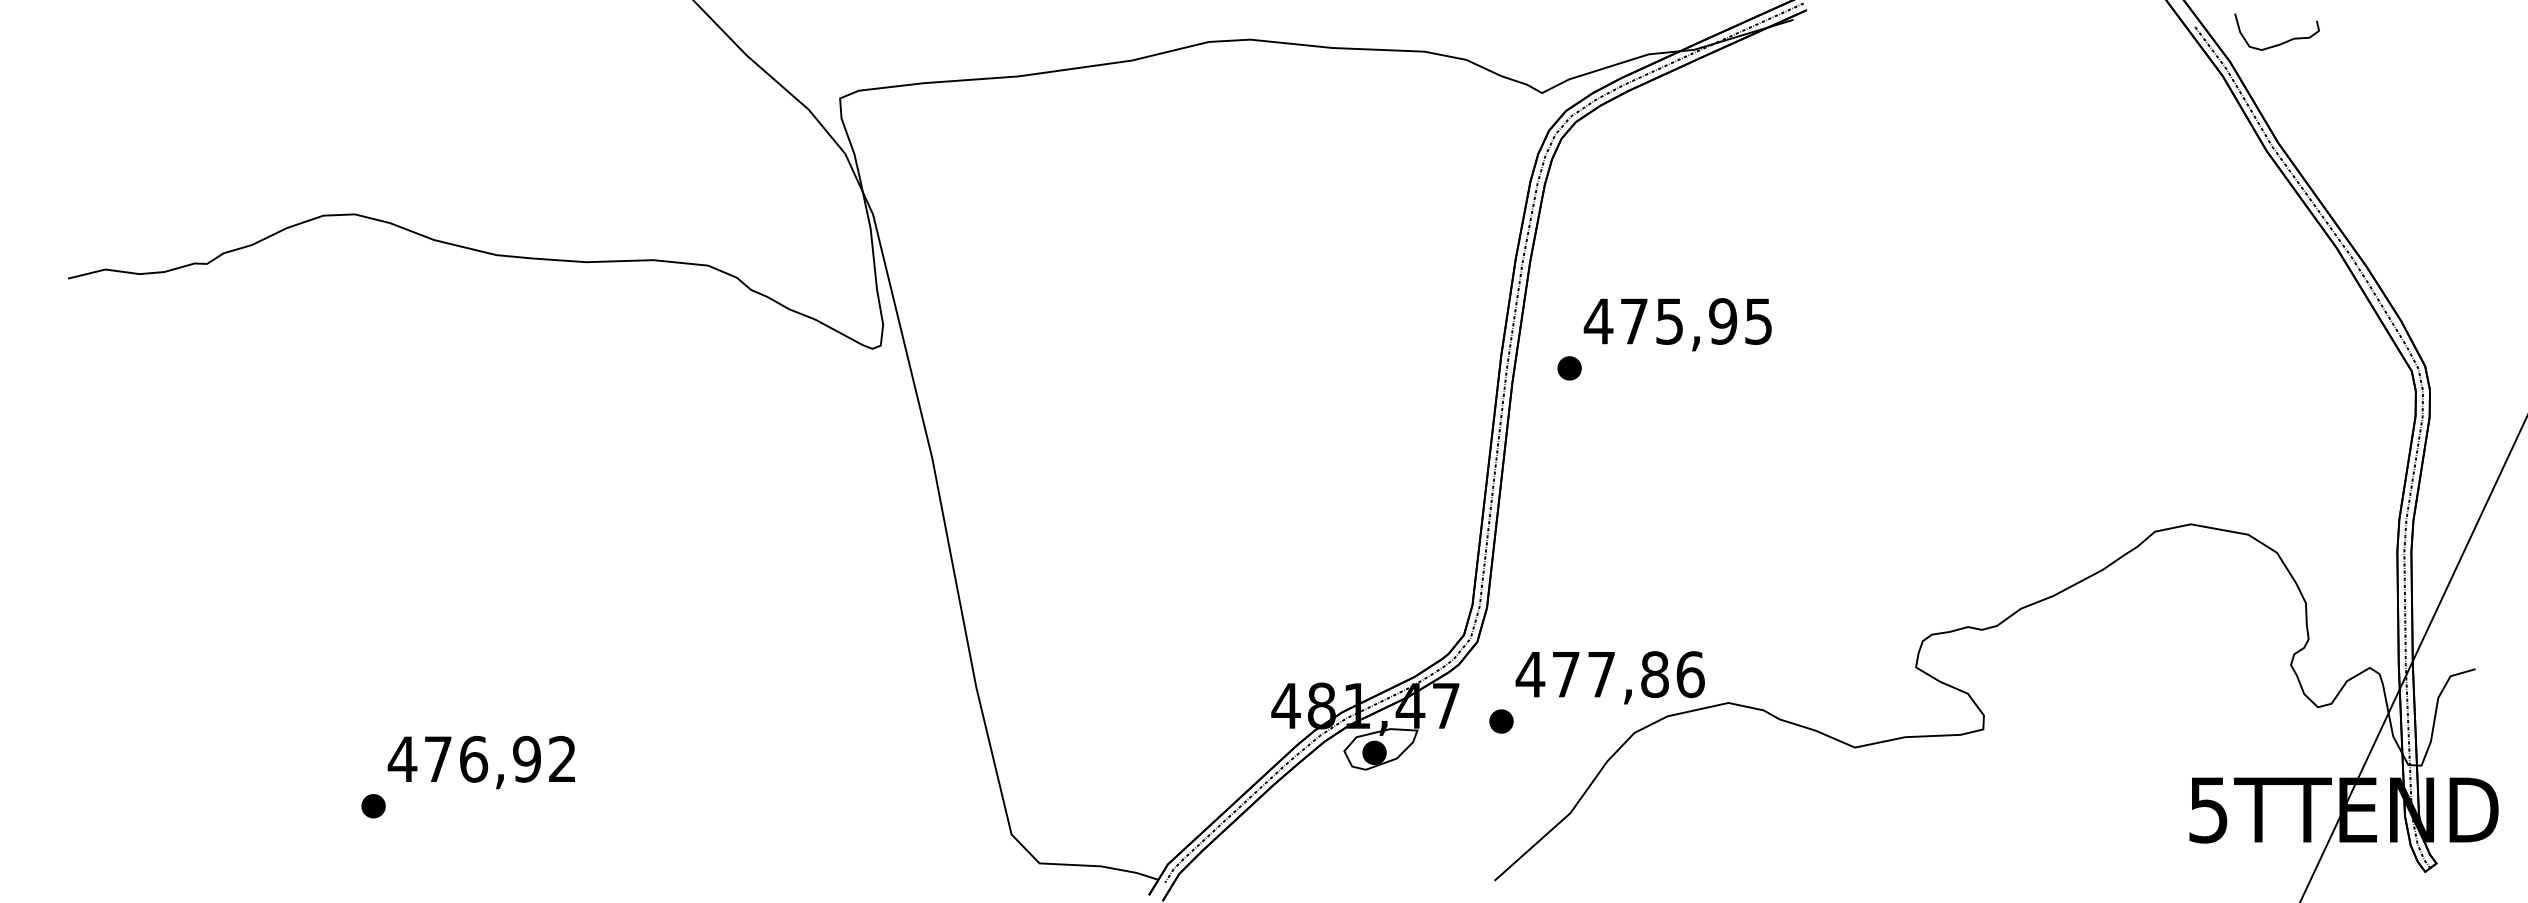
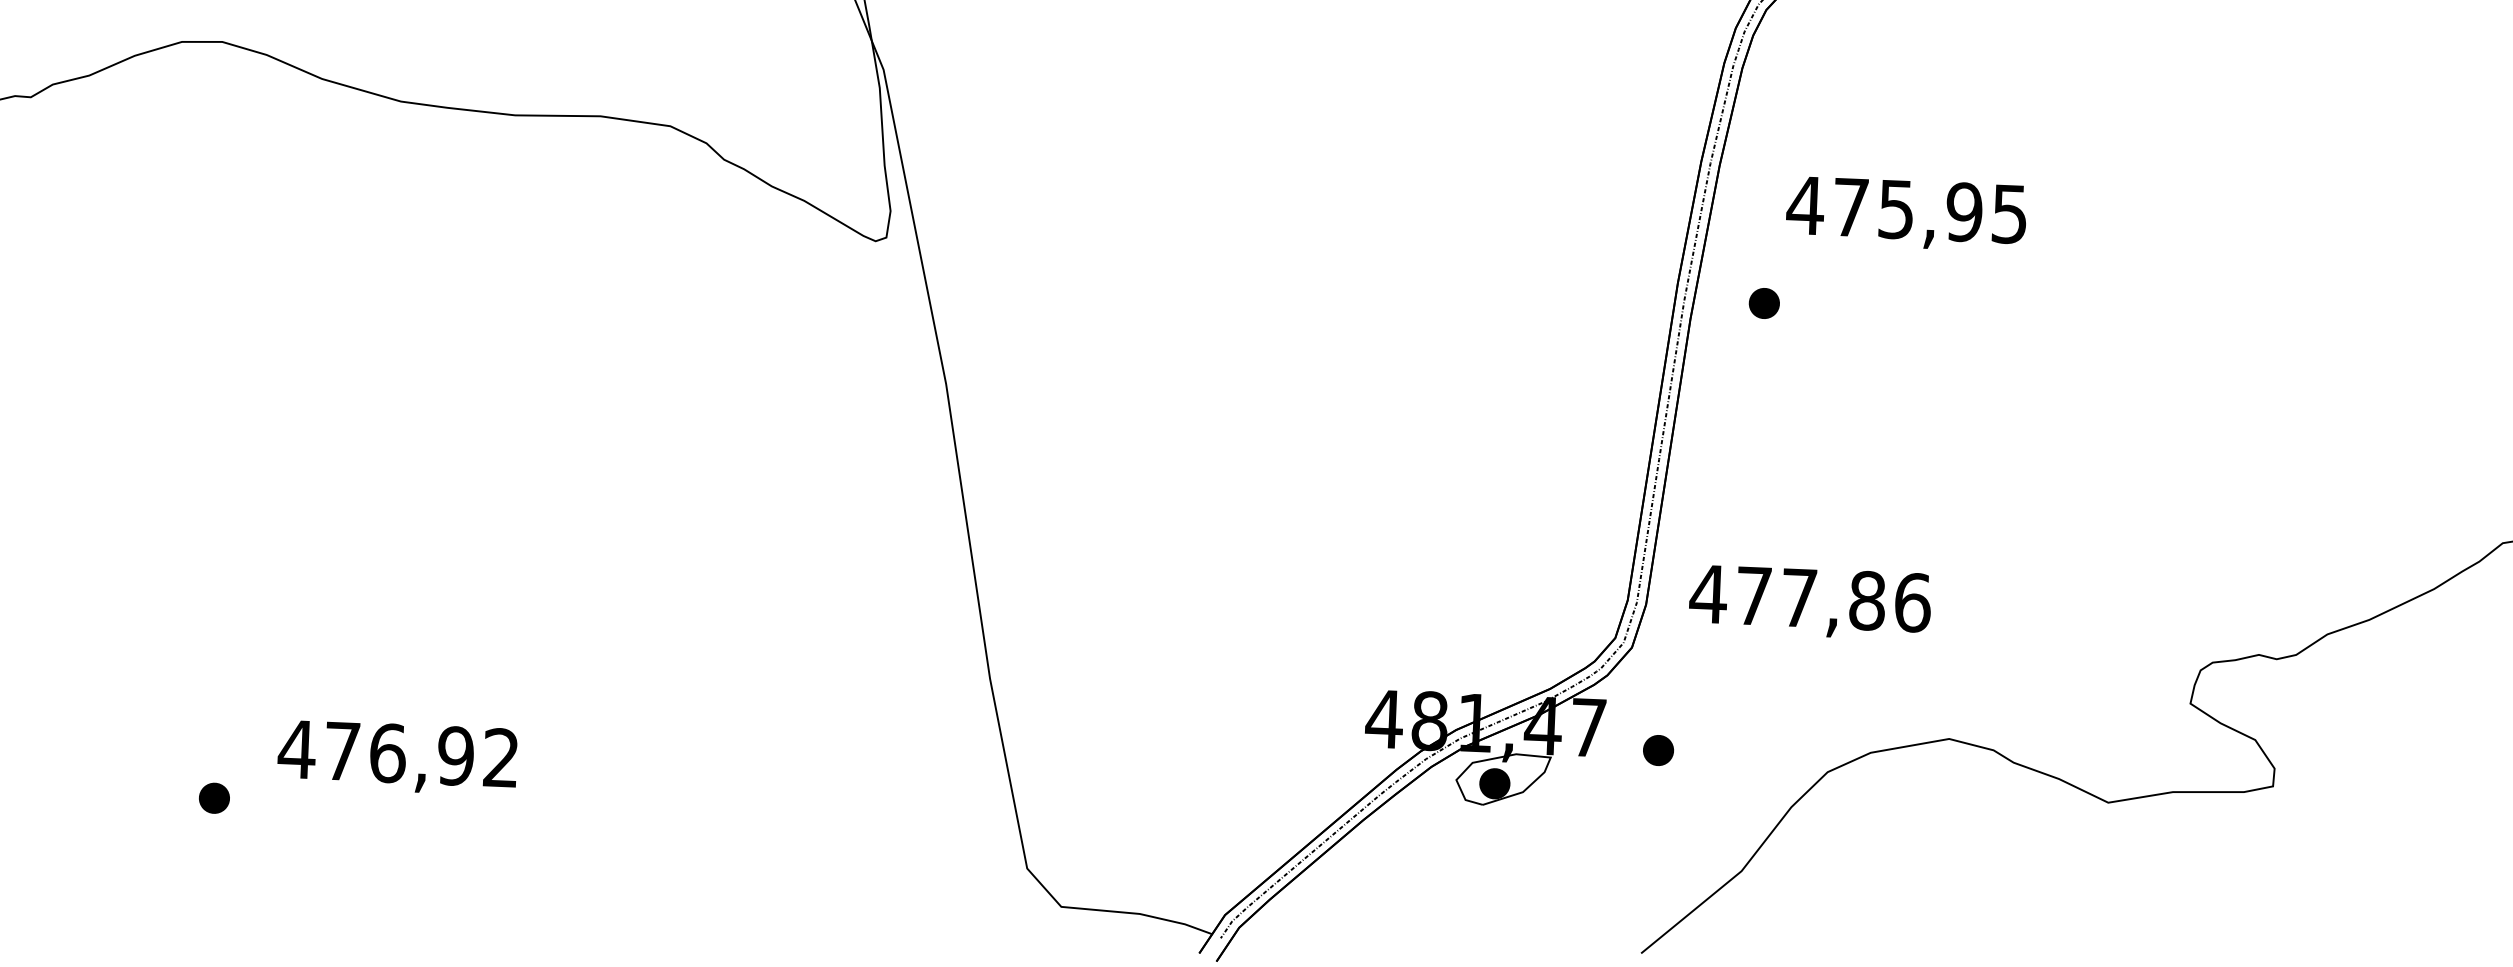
text: (1677, 324) -> (1906, 213), moved
text: (1609, 677) -> (1809, 602), moved
text: (480, 762) -> (396, 757), moved

